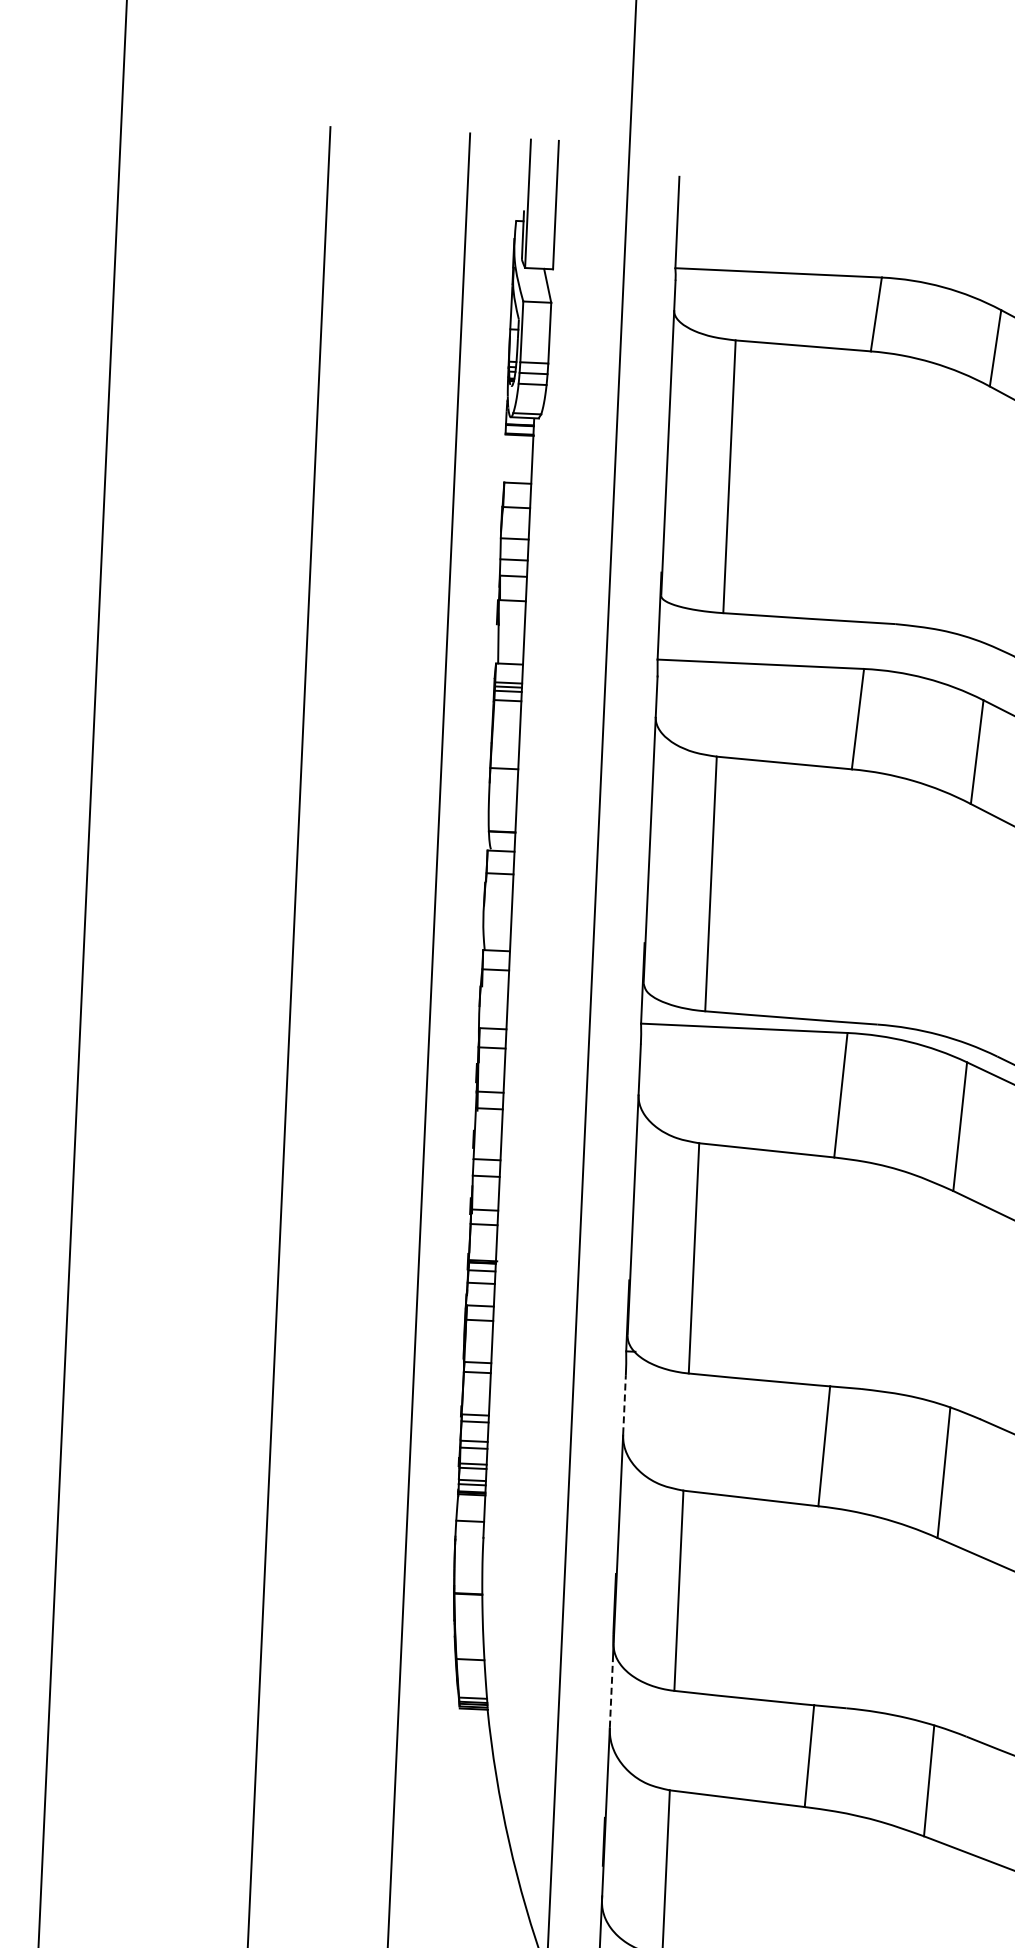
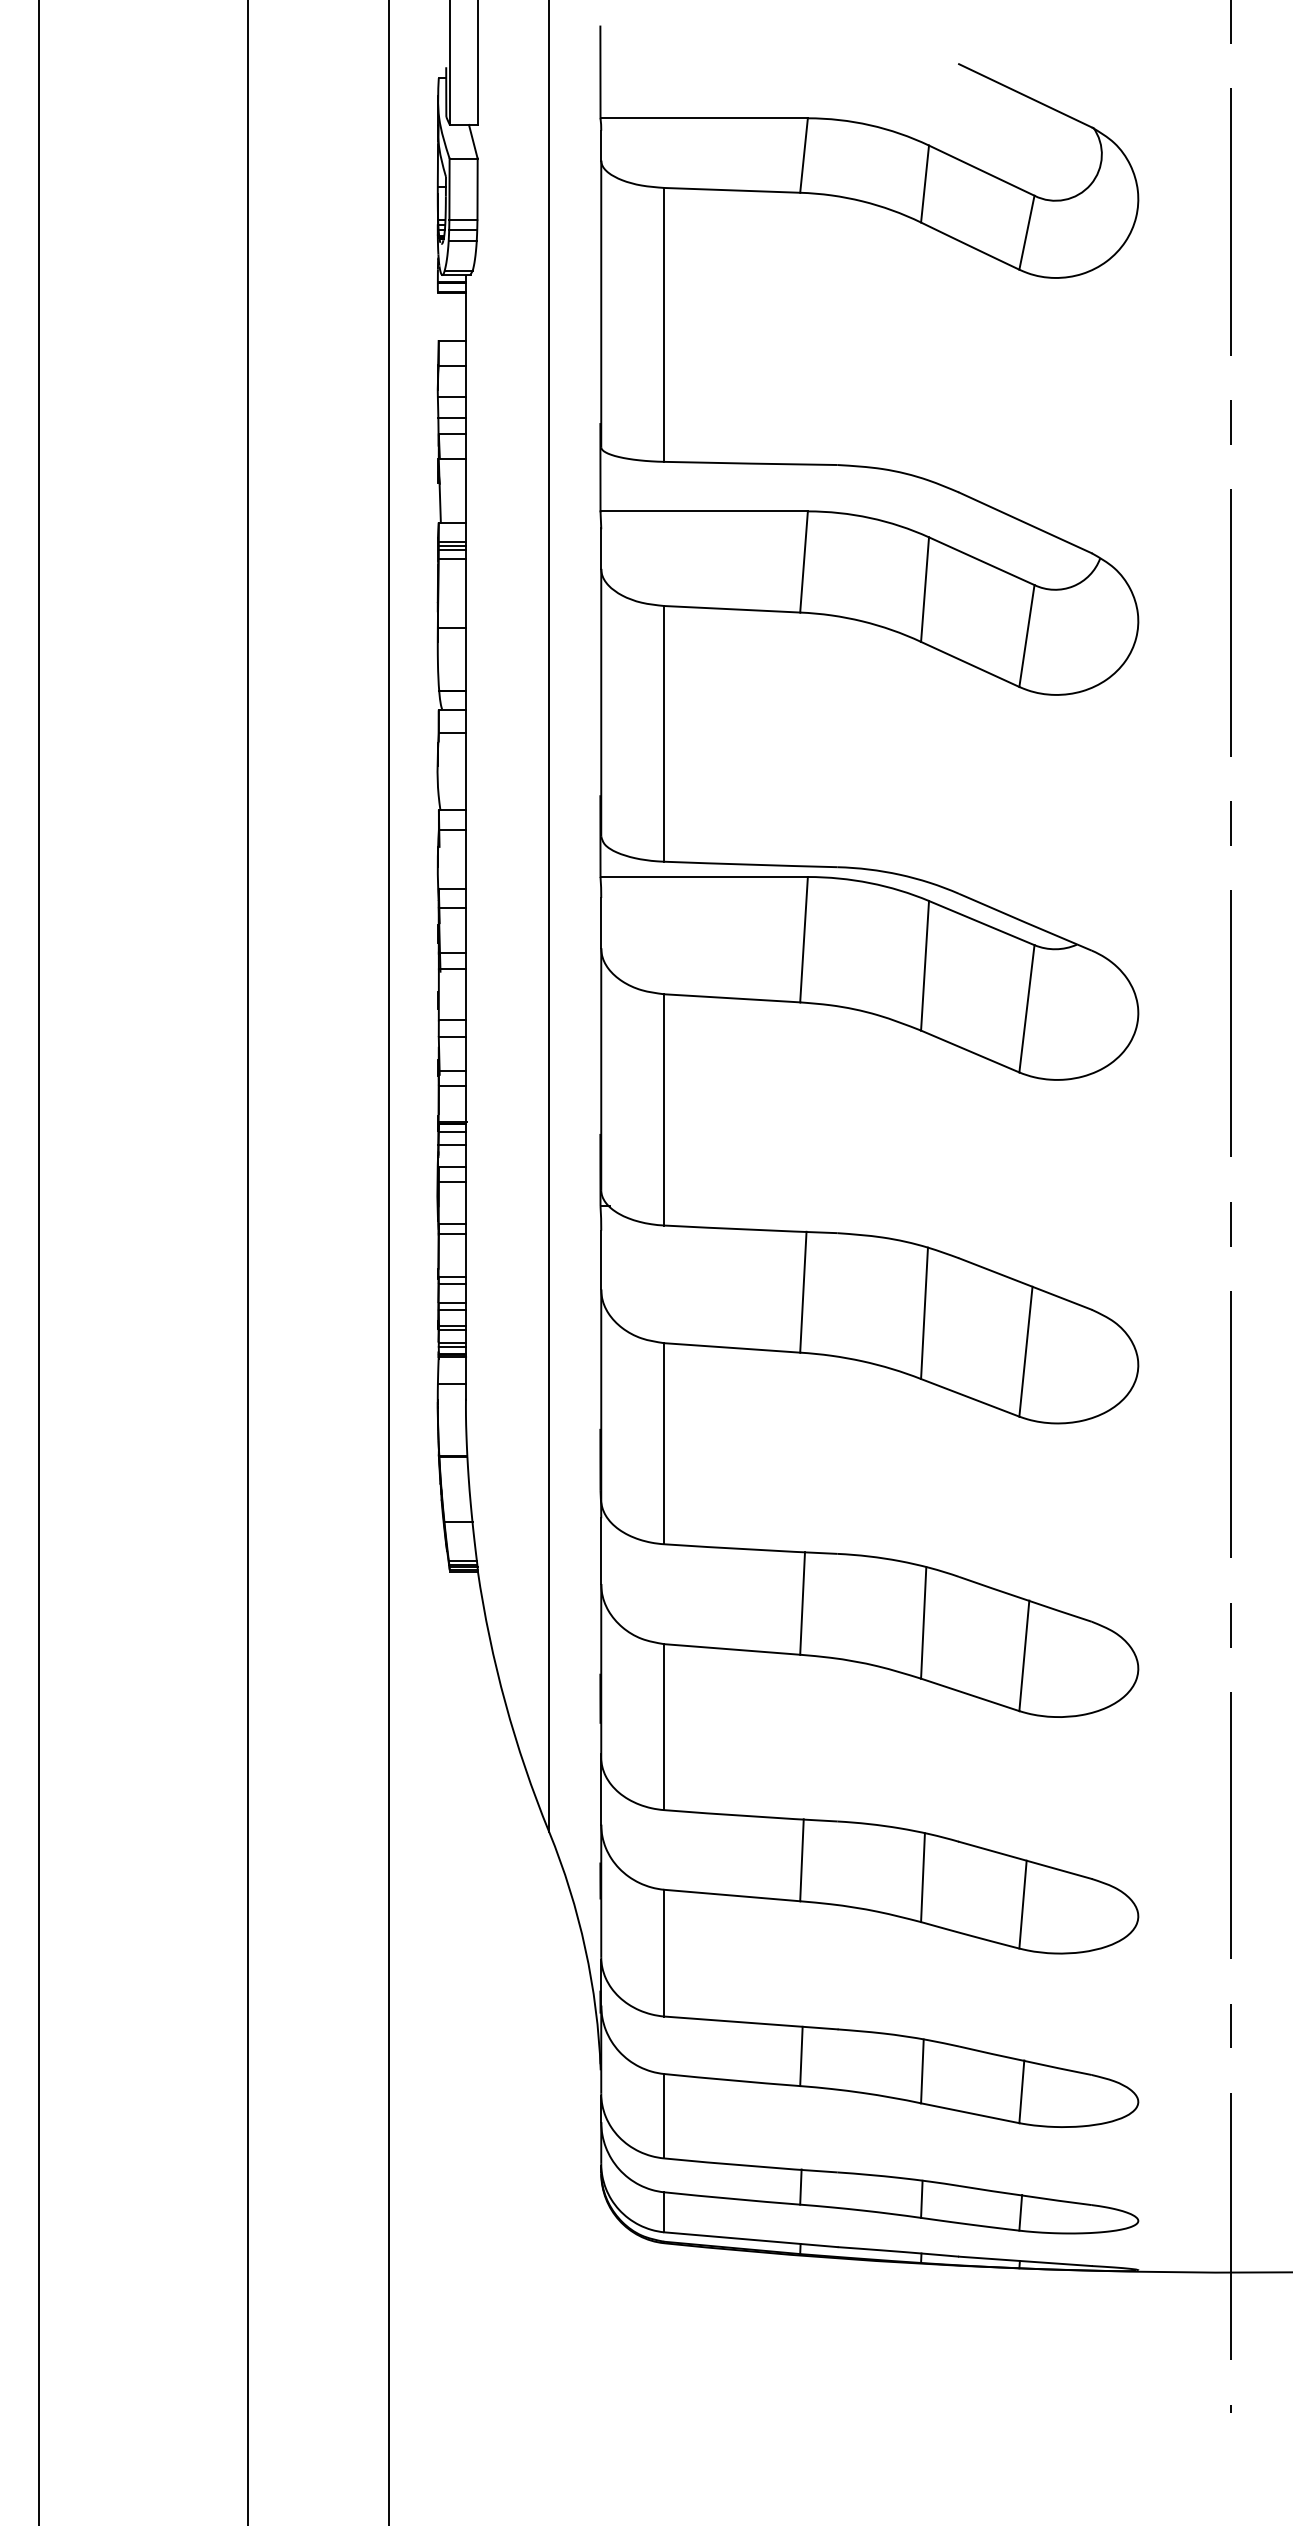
line: (624, 1404) -> (601, 1259), dashed -> solid
line: (611, 1695) -> (601, 1551), dashed -> solid

